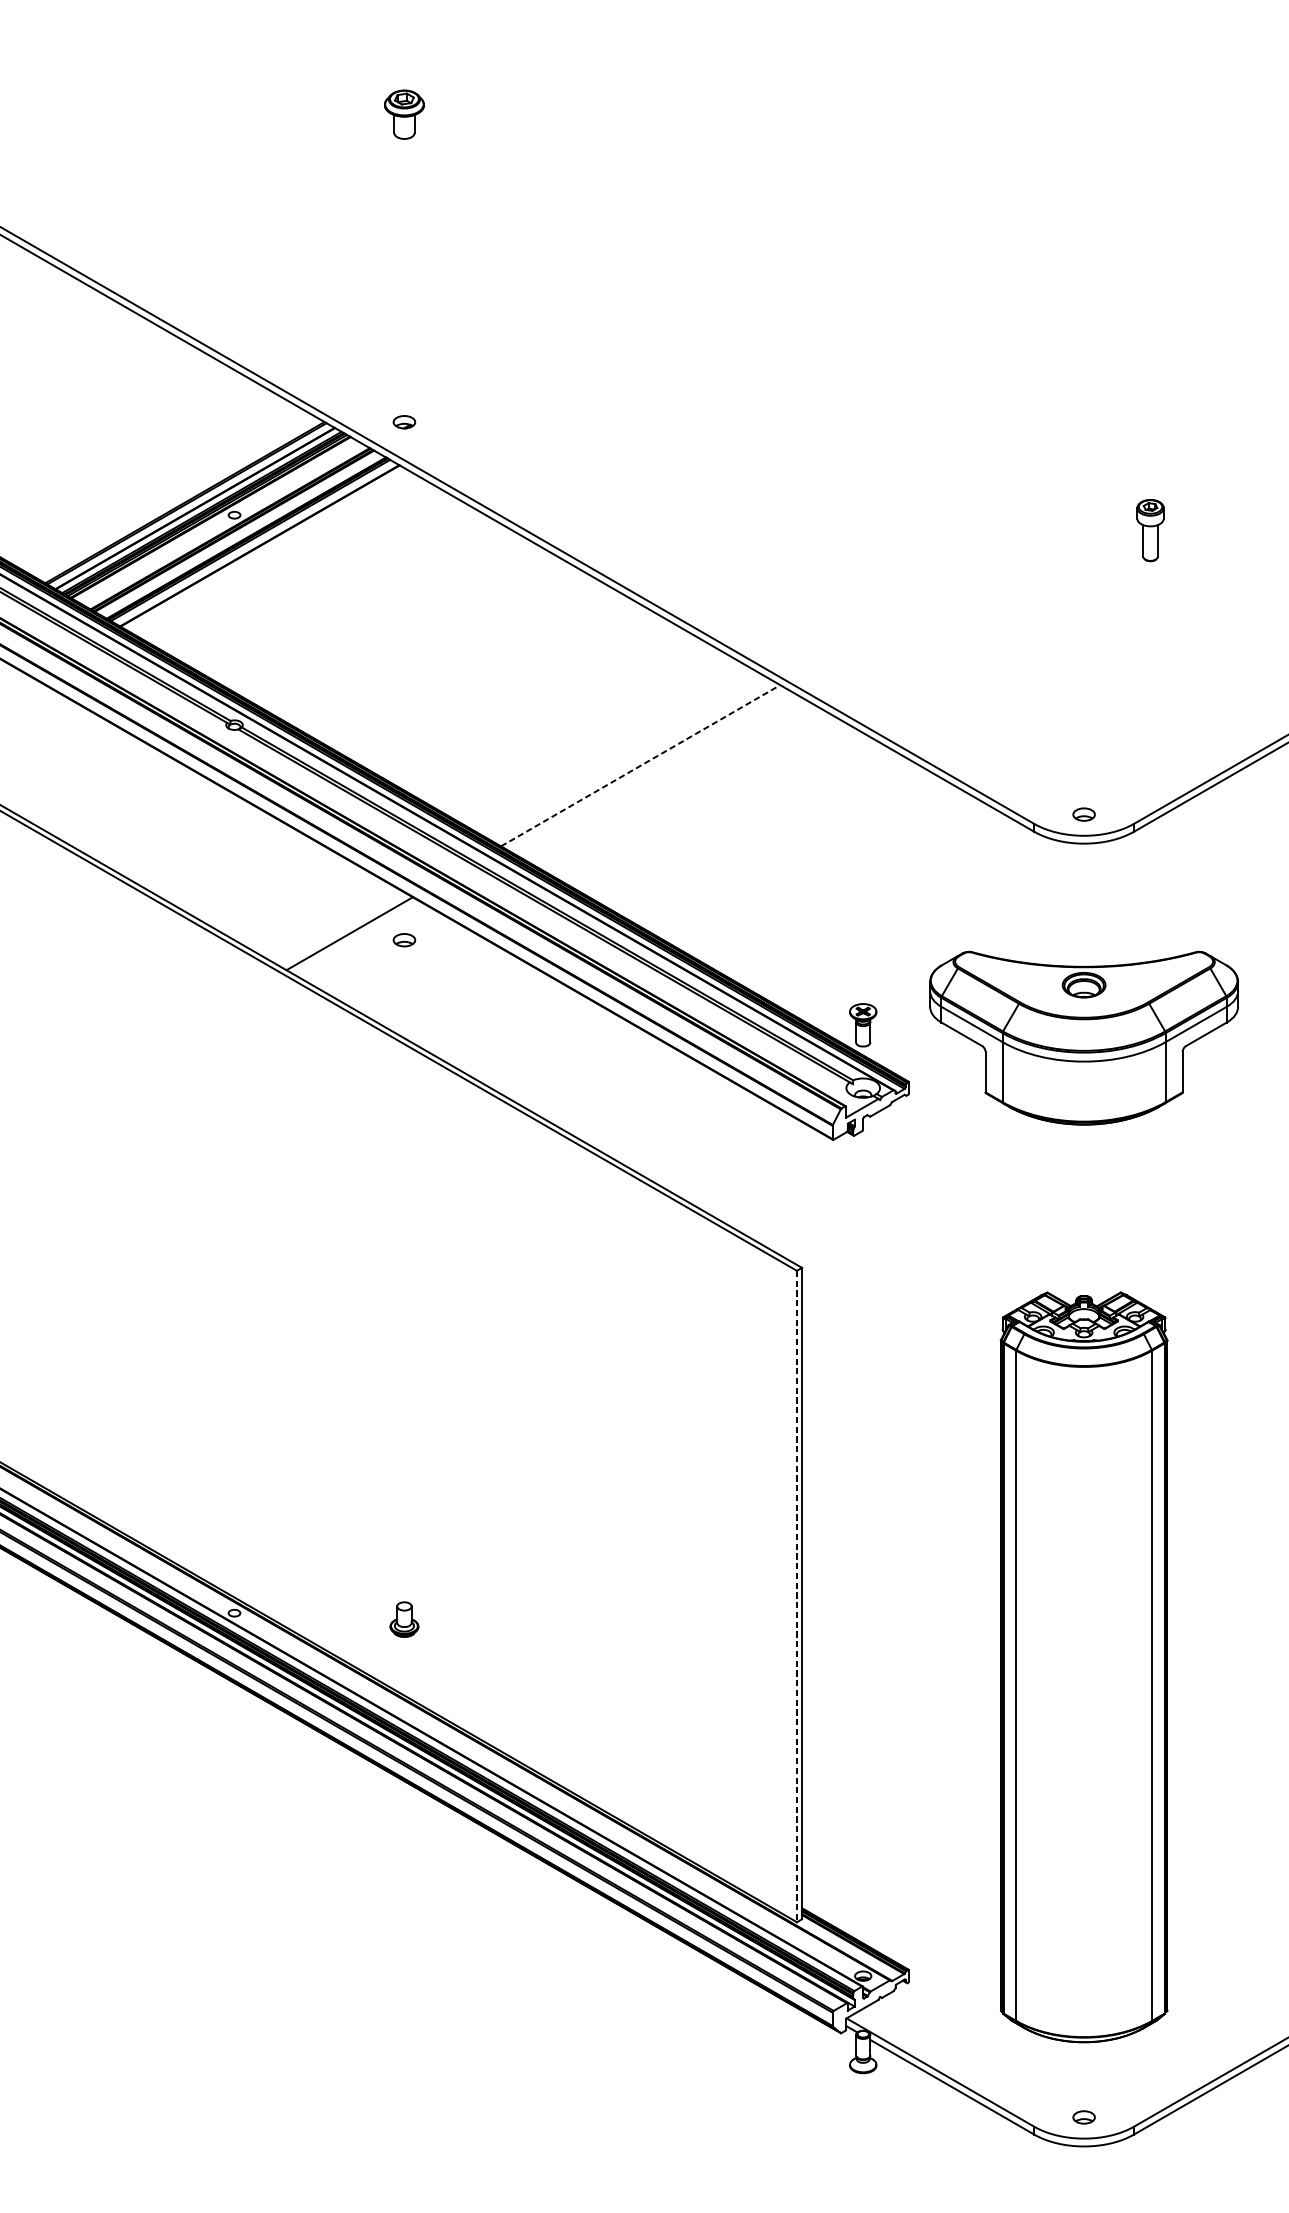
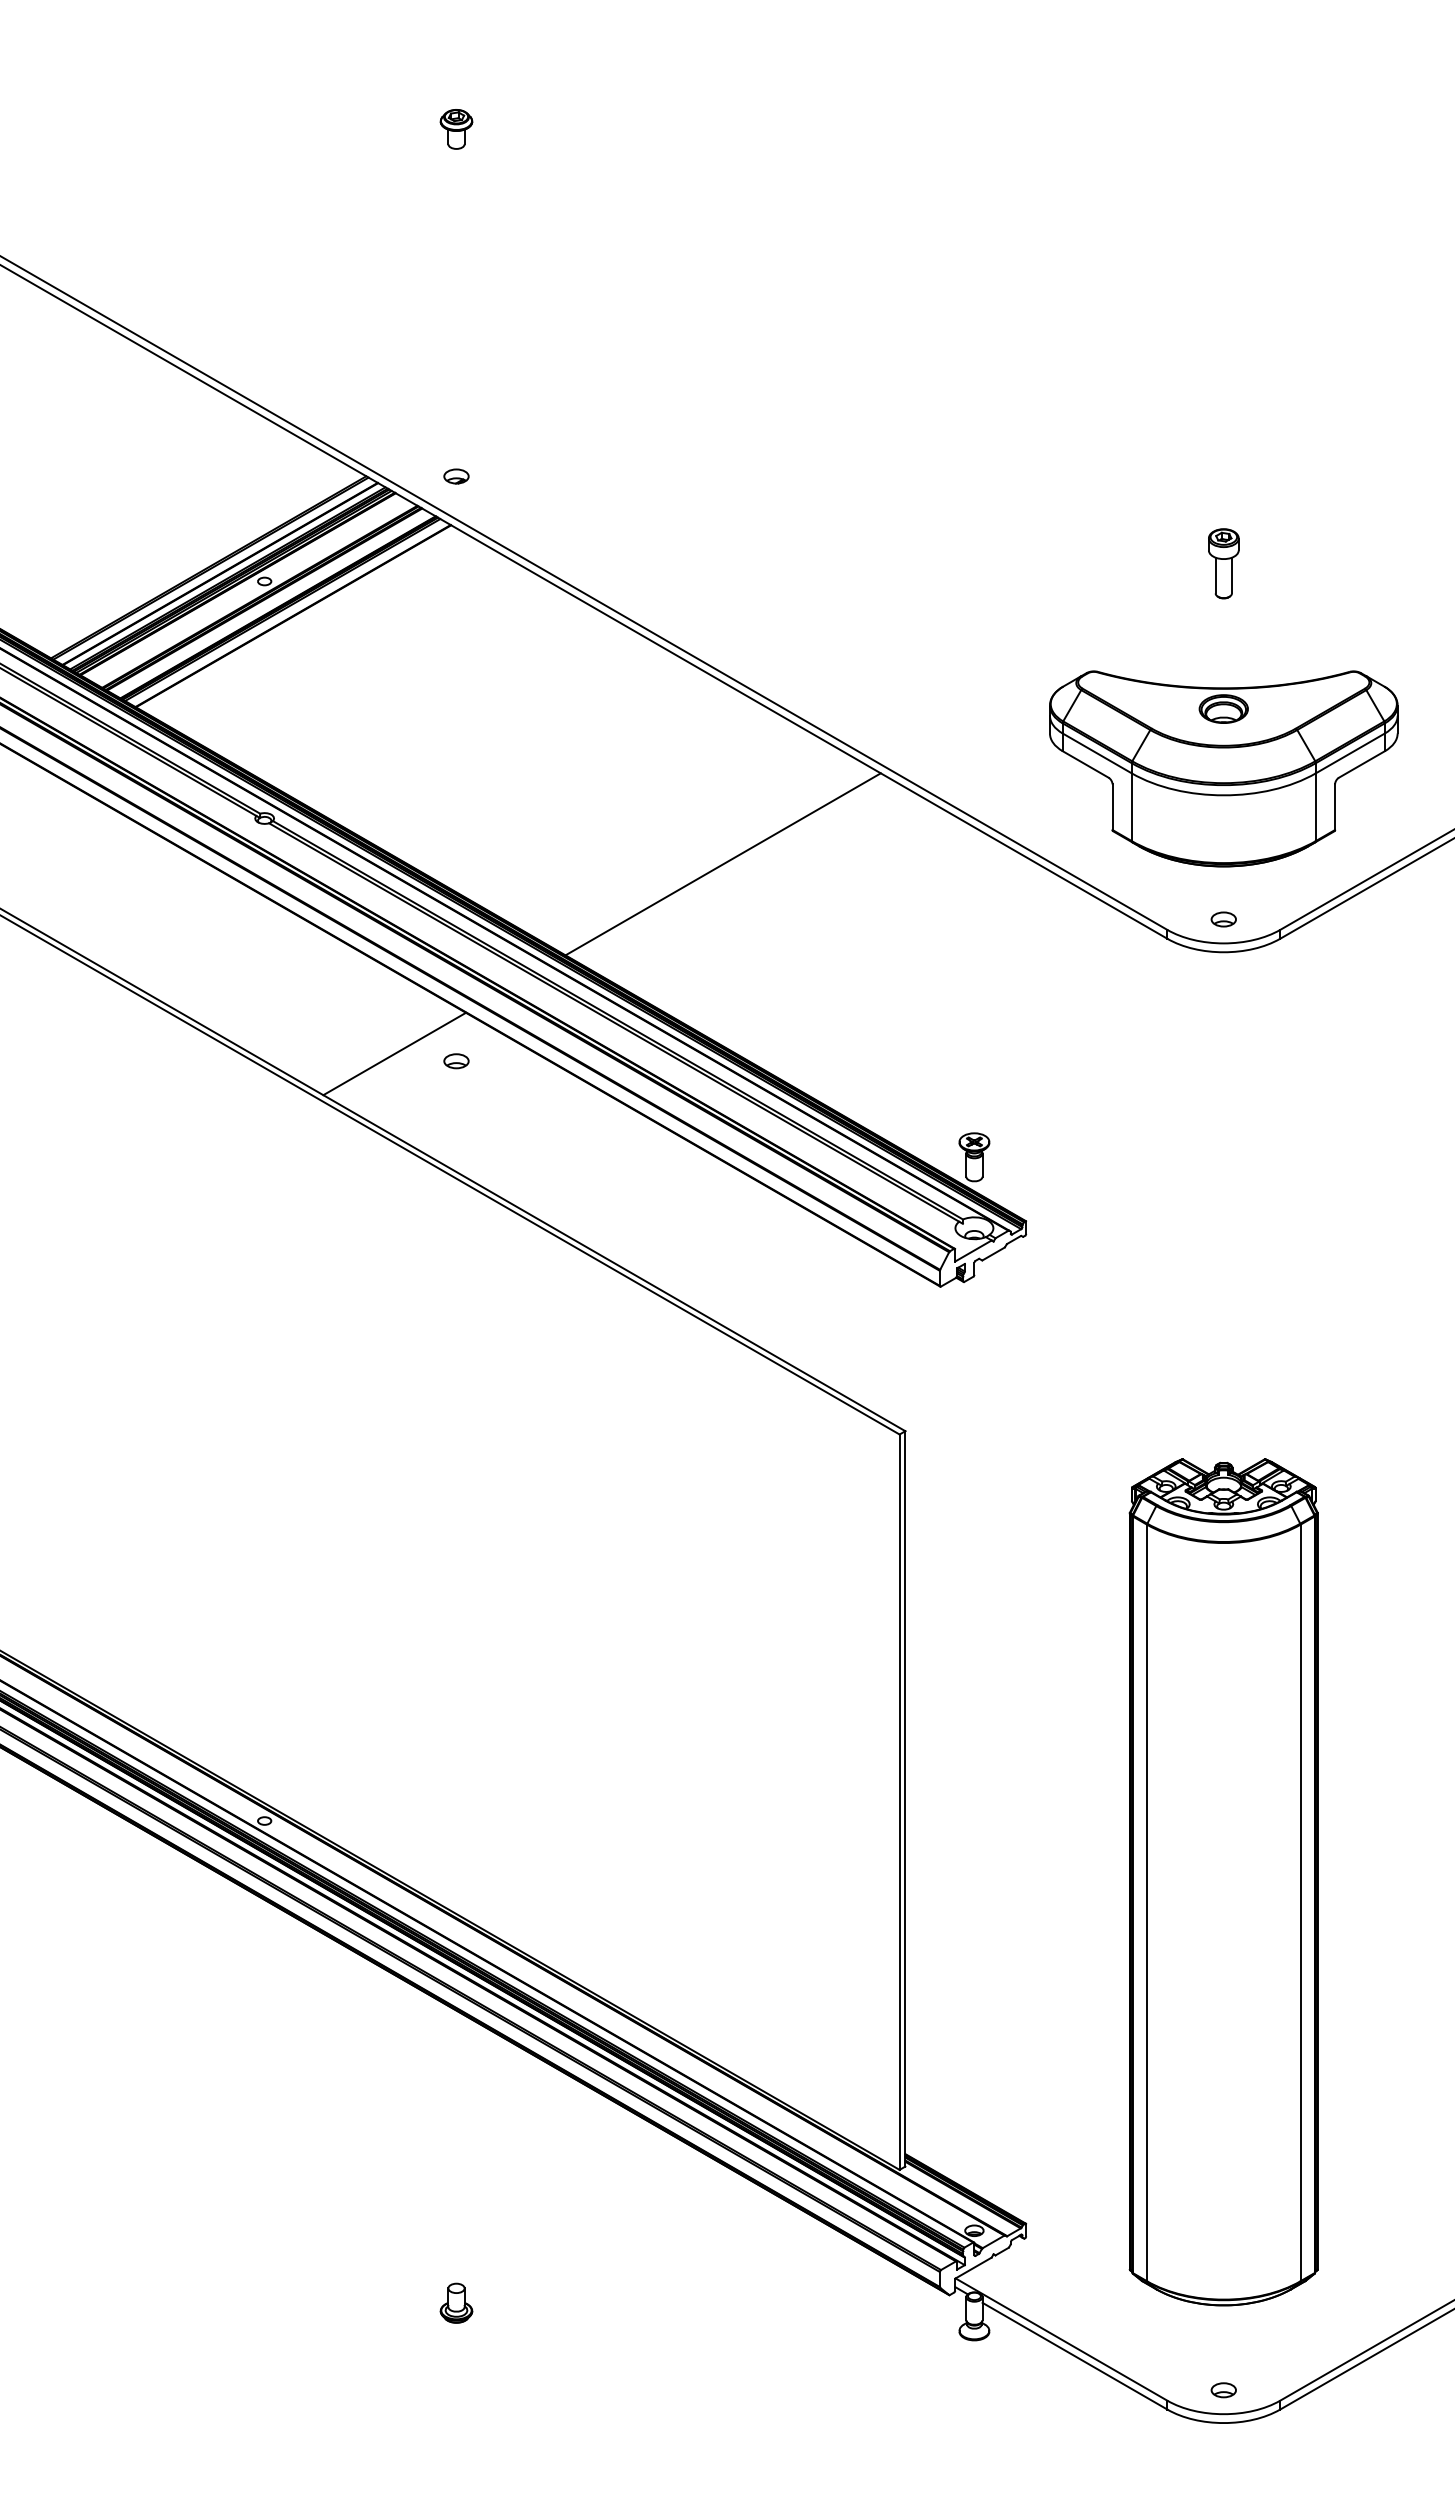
part: (404, 114) -> (456, 129), size x0.71
part: (1150, 530) -> (1223, 563), moved
line: (640, 765) -> (723, 864), dashed -> solid
part: (1083, 1037) -> (1223, 768), moved
line: (796, 1596) -> (899, 1802), dashed -> solid
part: (404, 1618) -> (456, 2302), moved

